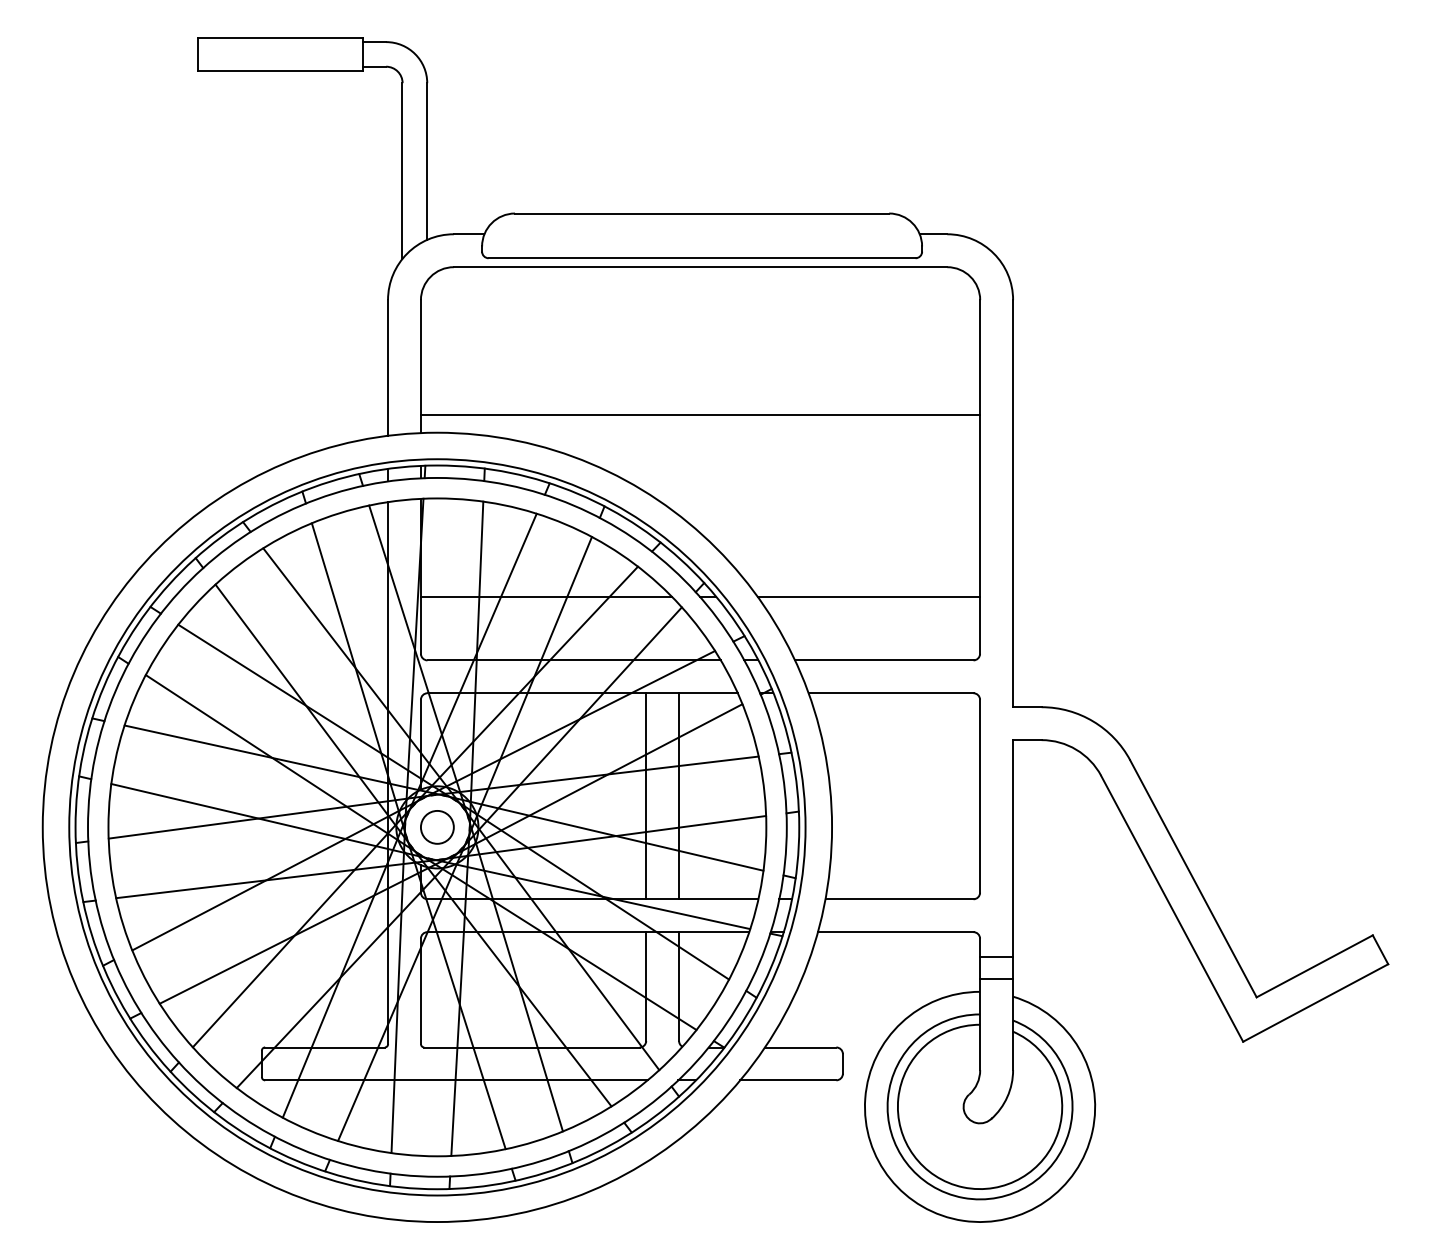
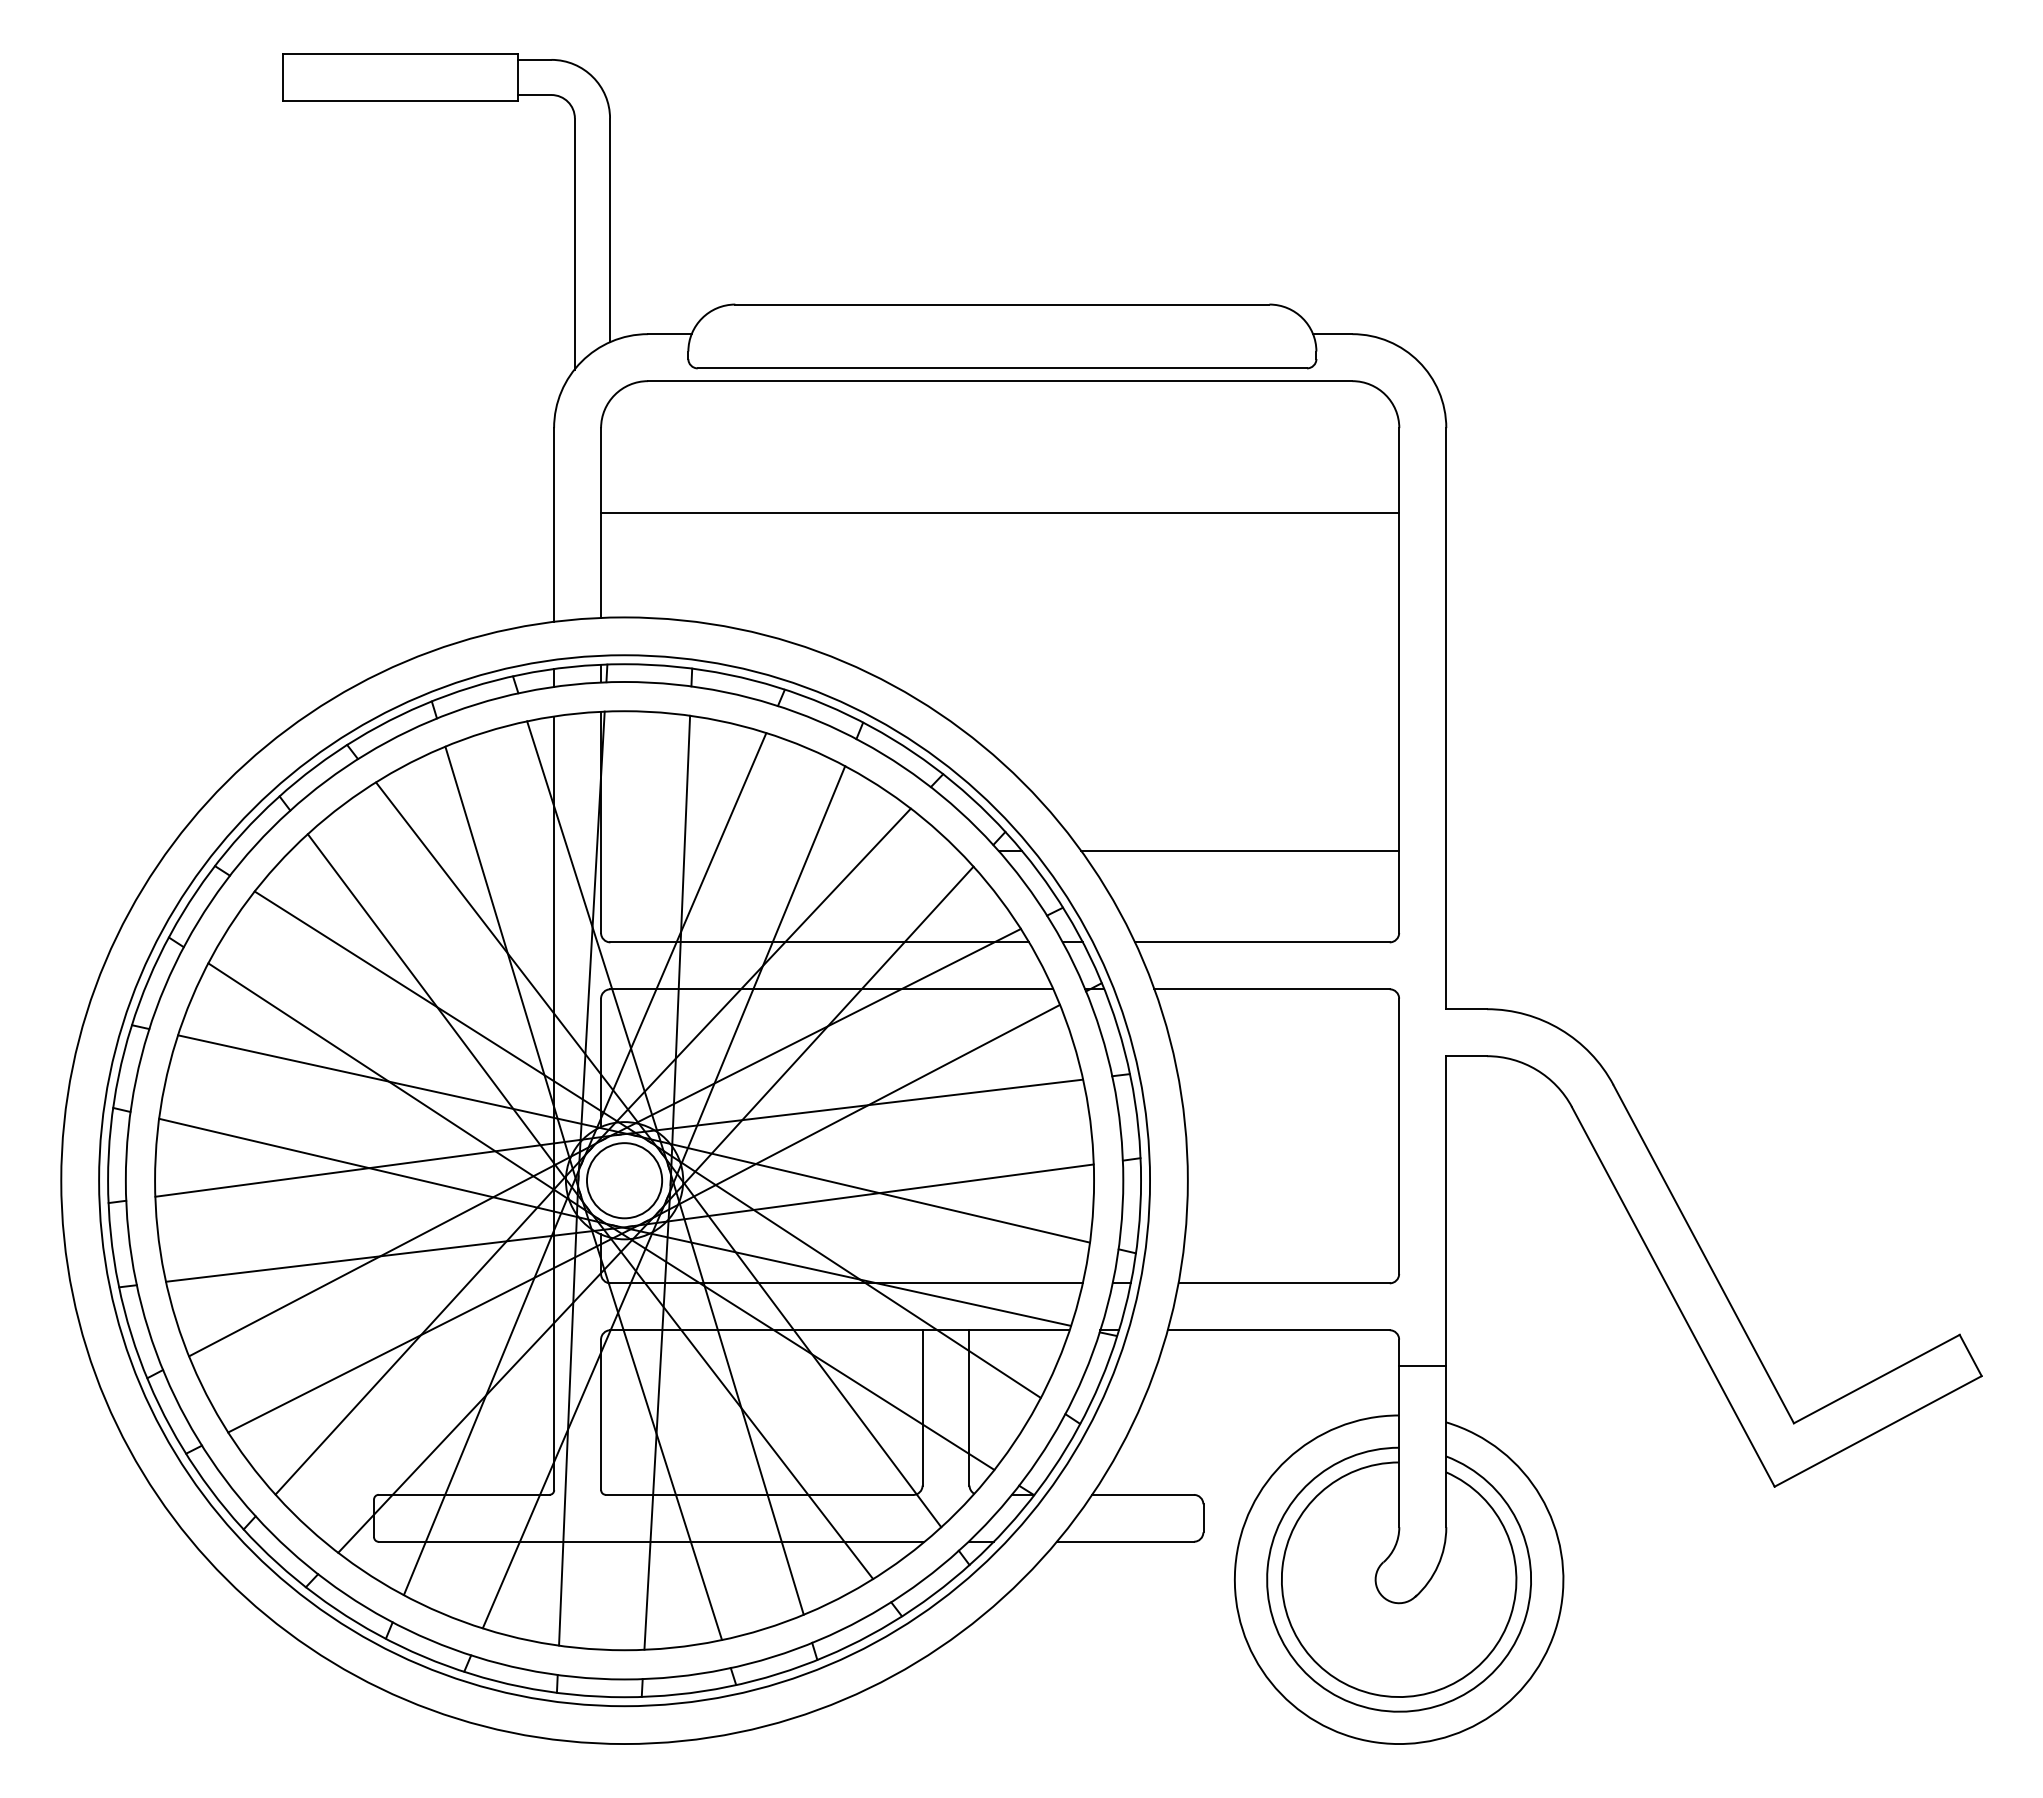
line: (700, 415) -> (1000, 513), moved
line: (546, 596) -> (780, 851), removed
line: (646, 796) -> (922, 1136), removed
line: (679, 796) -> (969, 1136), removed
circle: (437, 827) -> (624, 1180), size x1.6
line: (996, 978) -> (1422, 1396), removed

